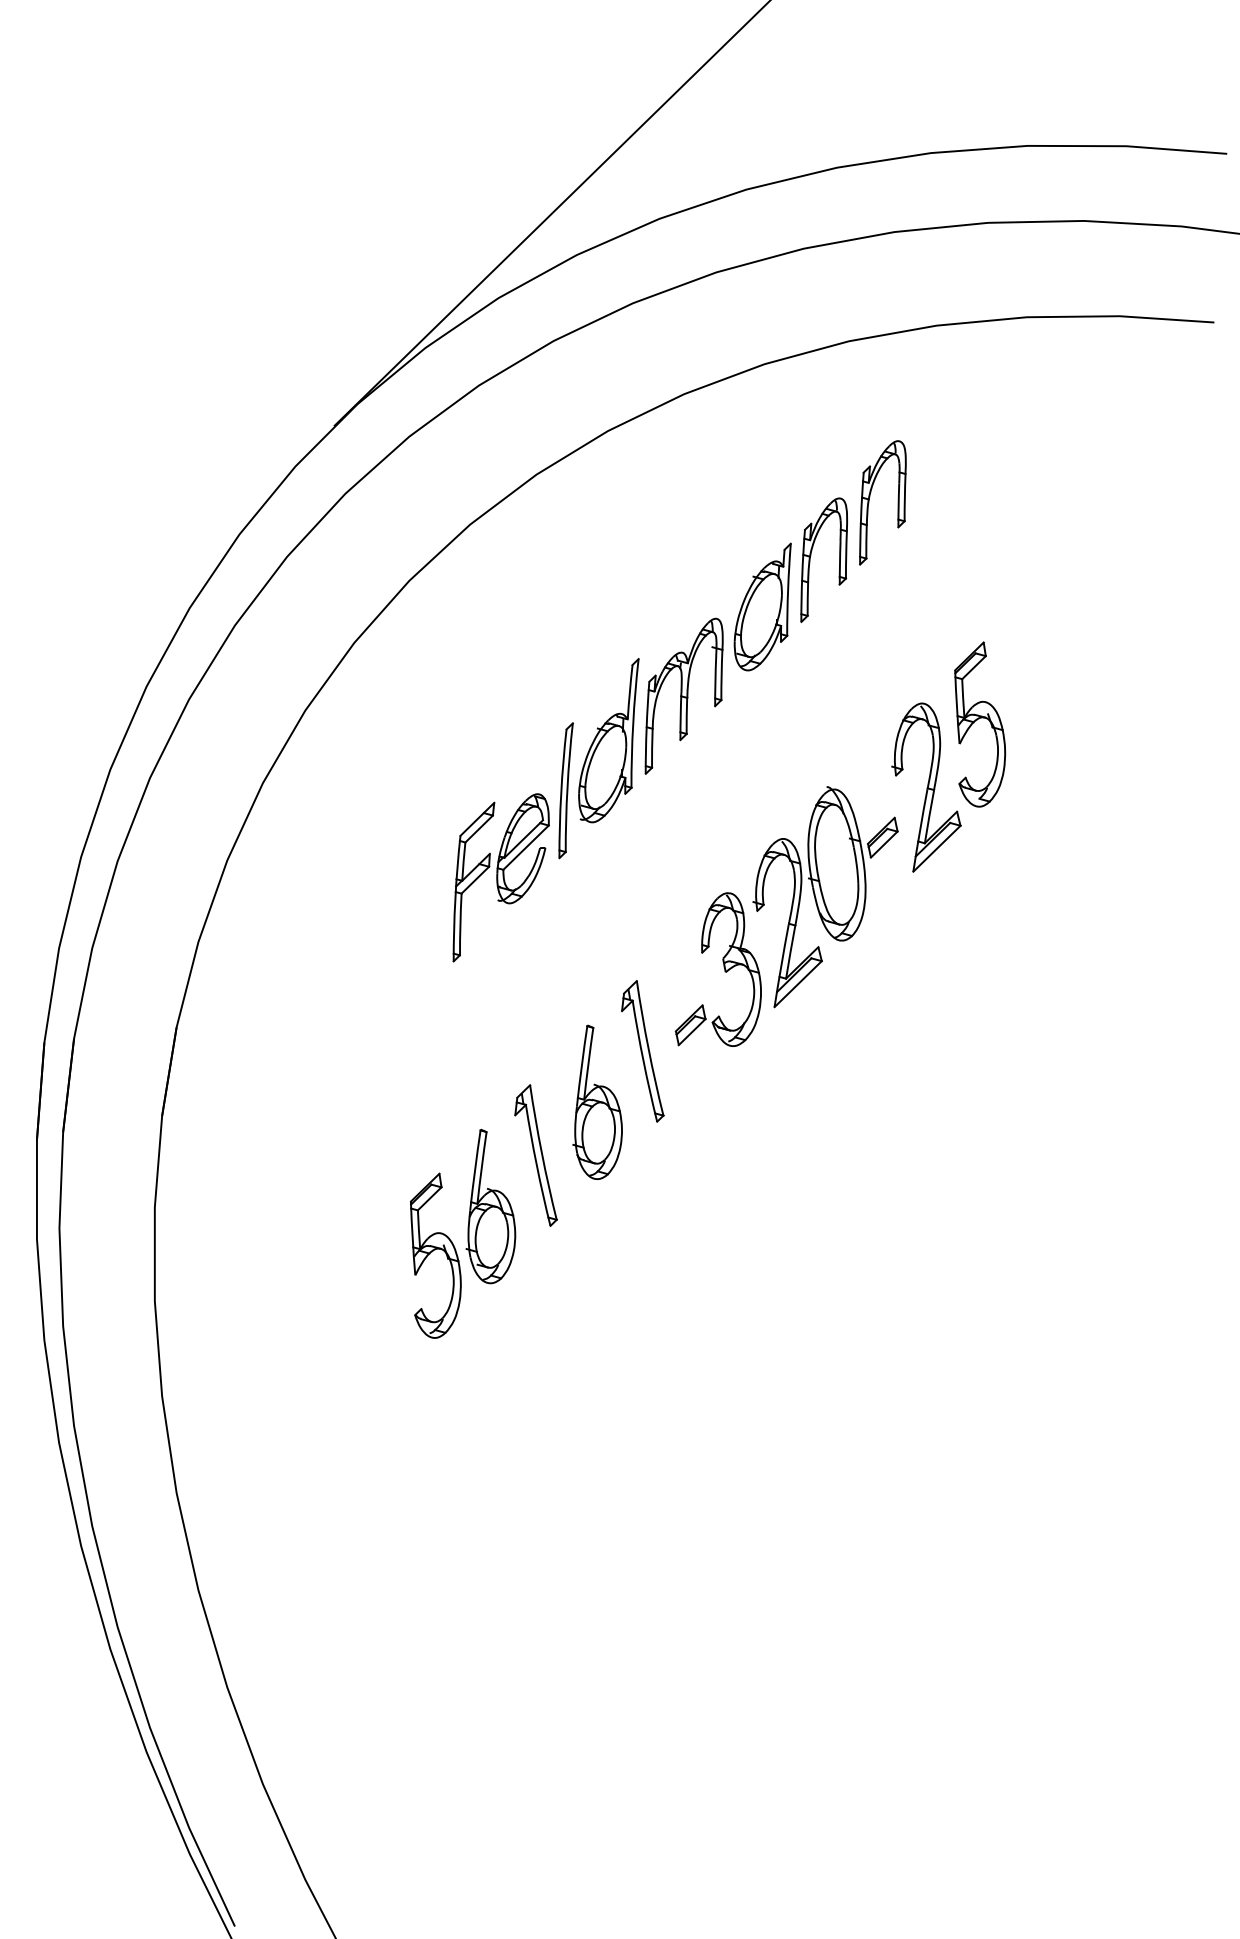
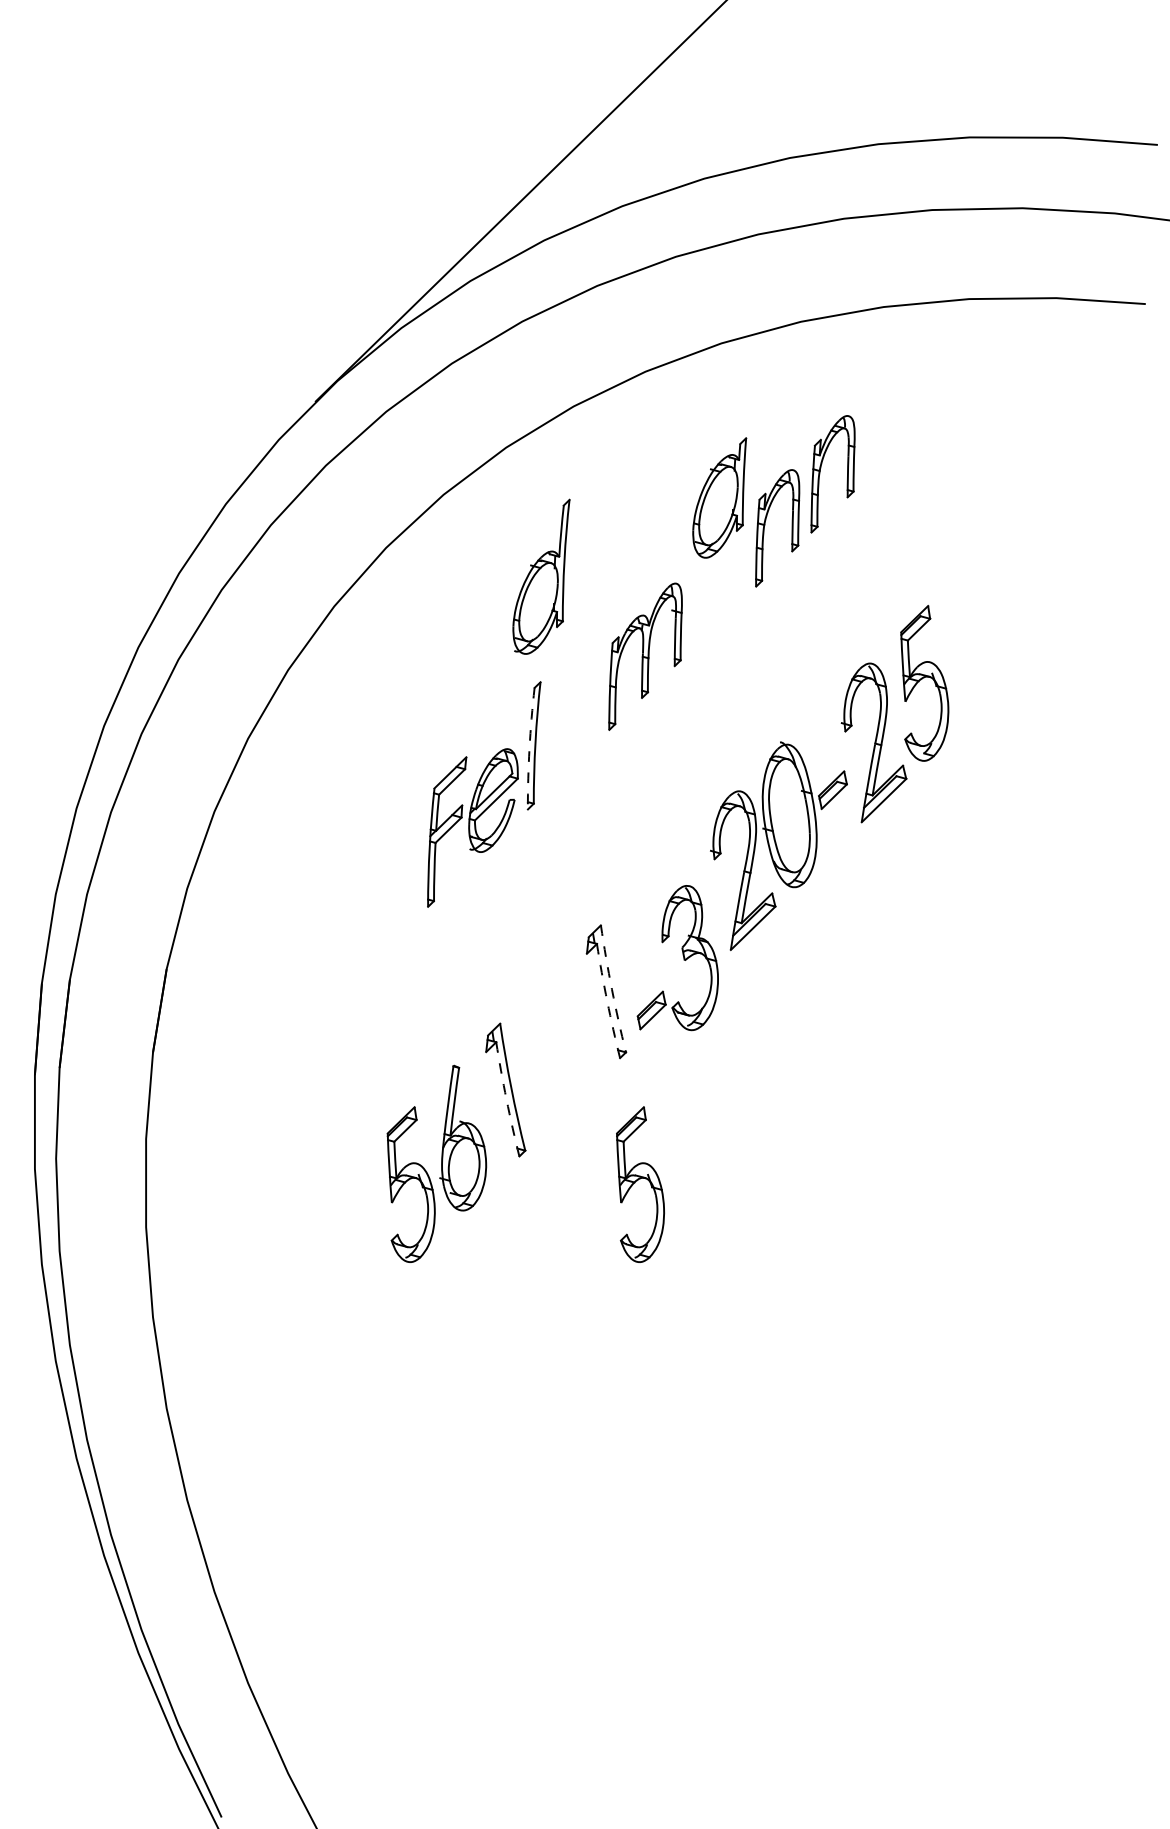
part: (762, 606) -> (719, 497), moved
part: (608, 740) -> (541, 576), moved
arc: (561, 793) -> (529, 748), solid -> dashed
part: (723, 967) -> (682, 956), moved
arc: (648, 1048) -> (611, 989), solid -> dashed
arc: (643, 1061) -> (607, 1001), solid -> dashed
part: (597, 1101) -> (563, 1039), removed
arc: (536, 1165) -> (506, 1099), solid -> dashed
part: (678, 1255) -> (640, 1184), added

